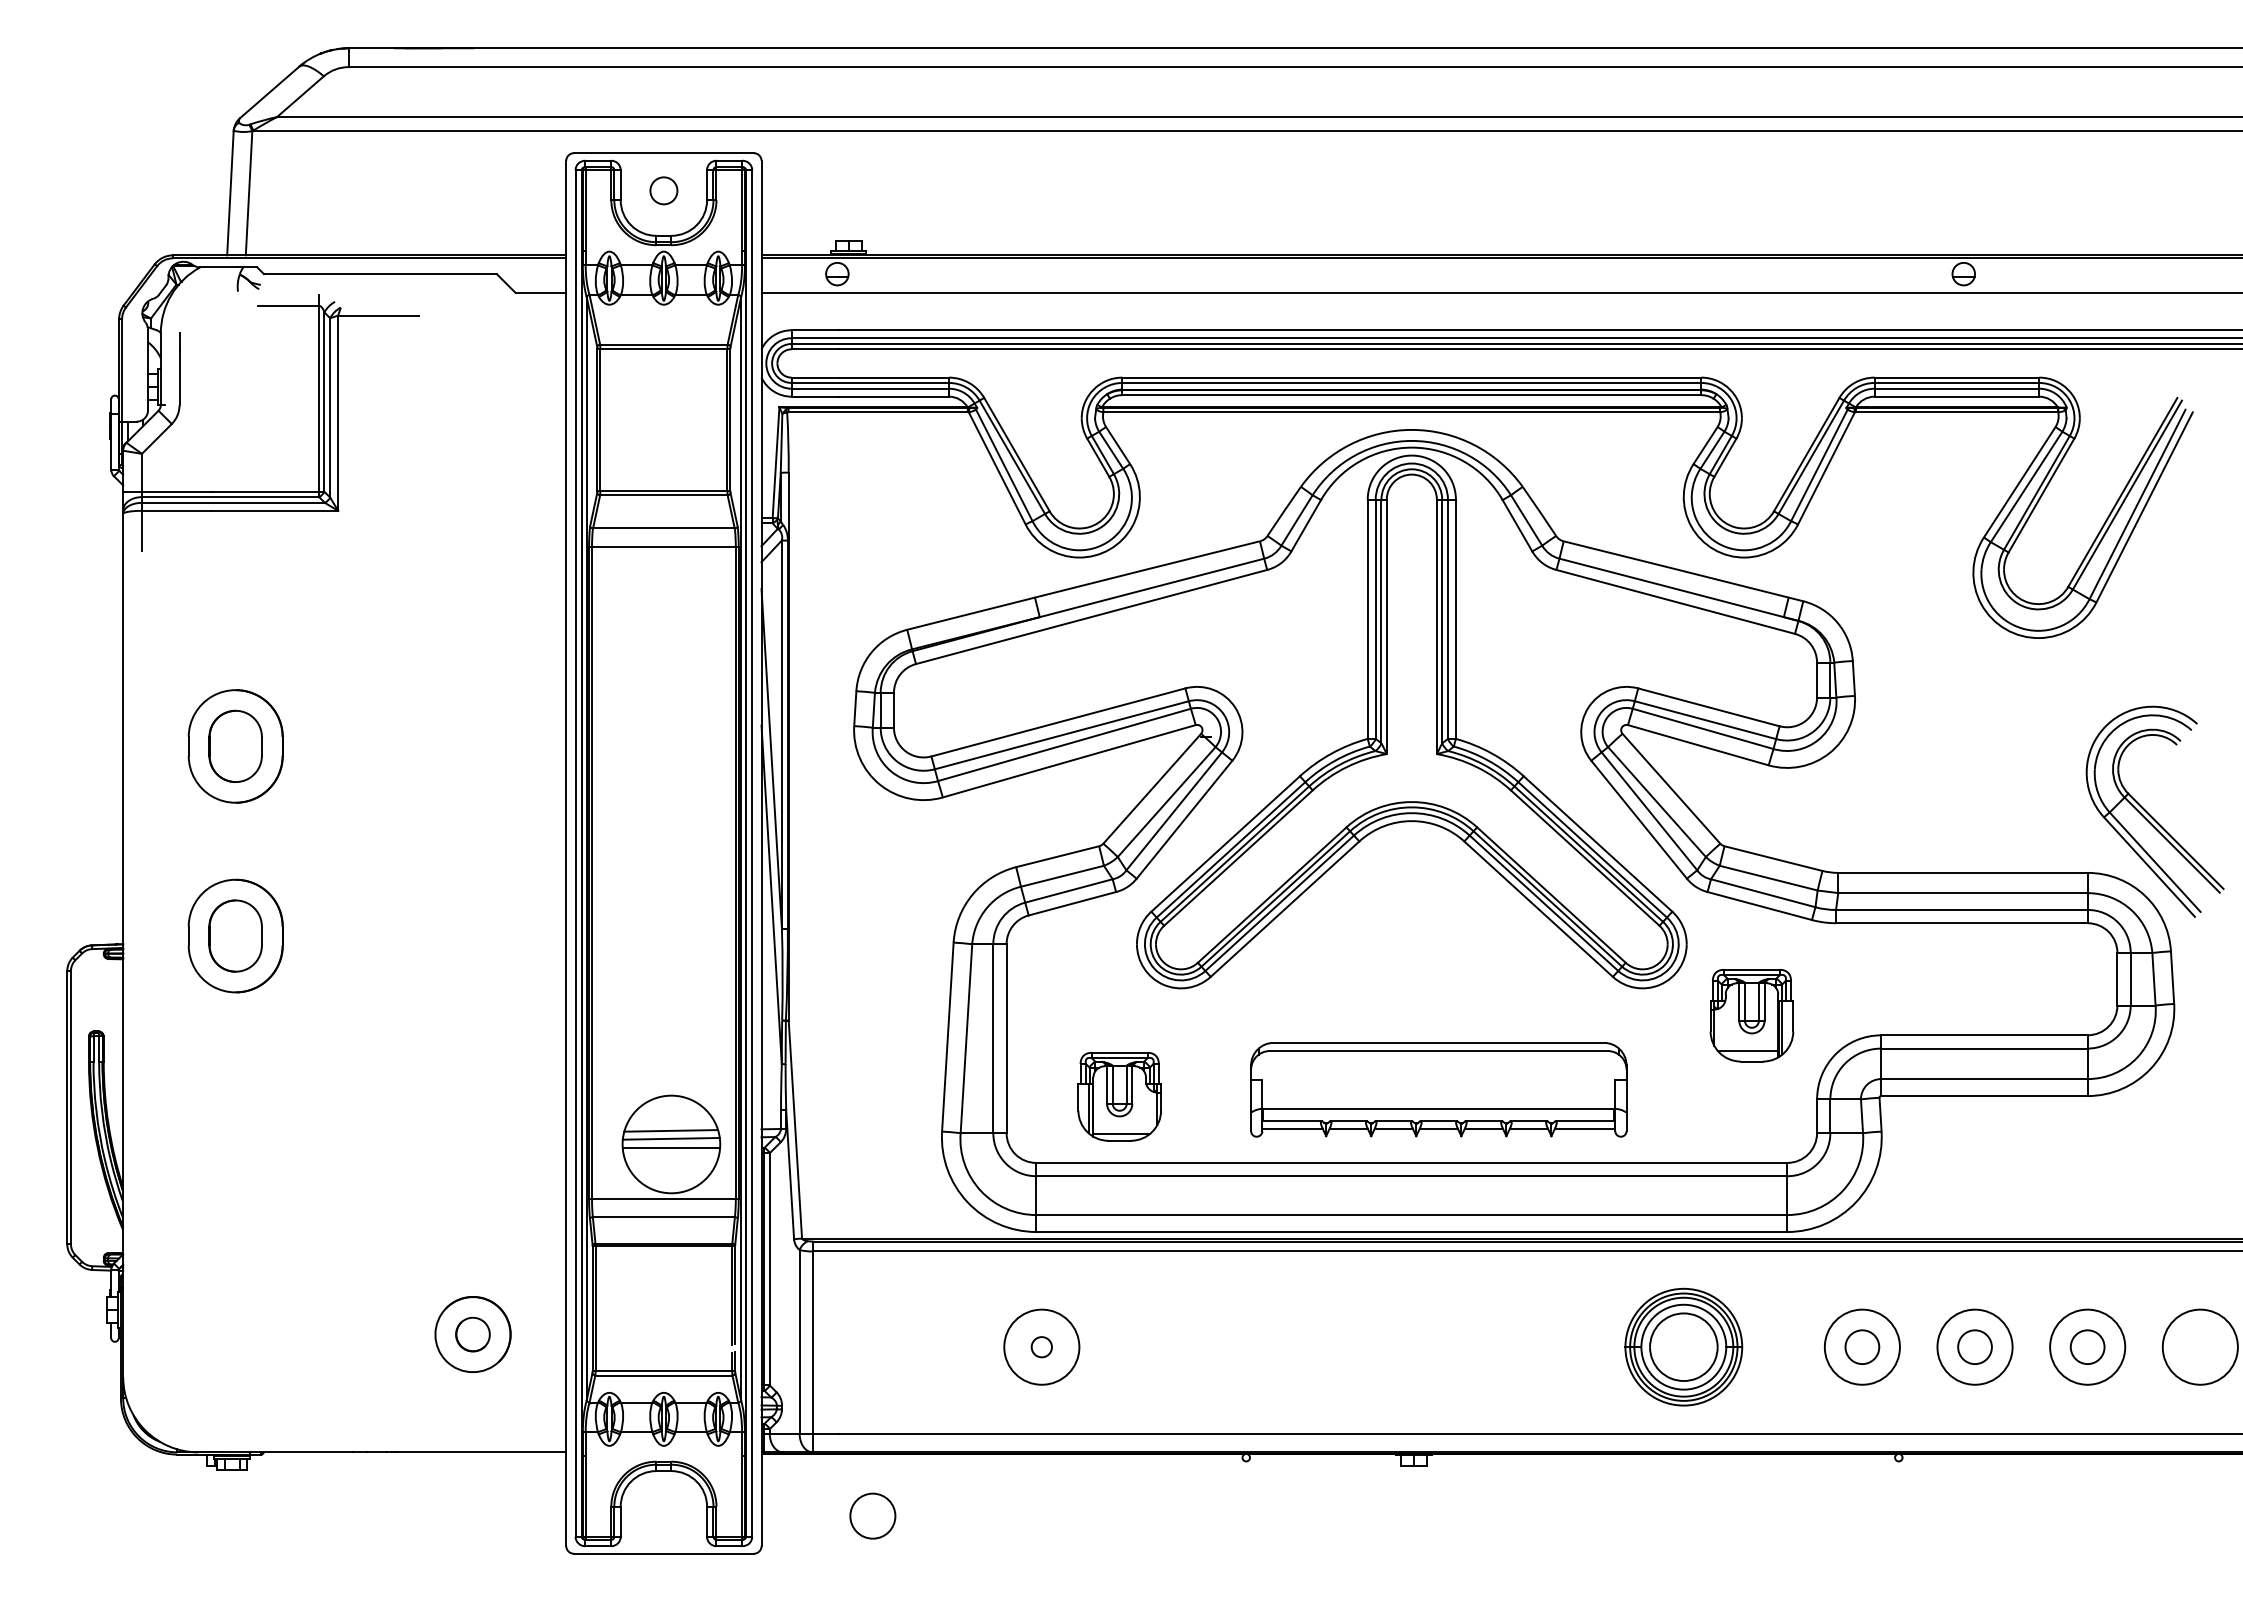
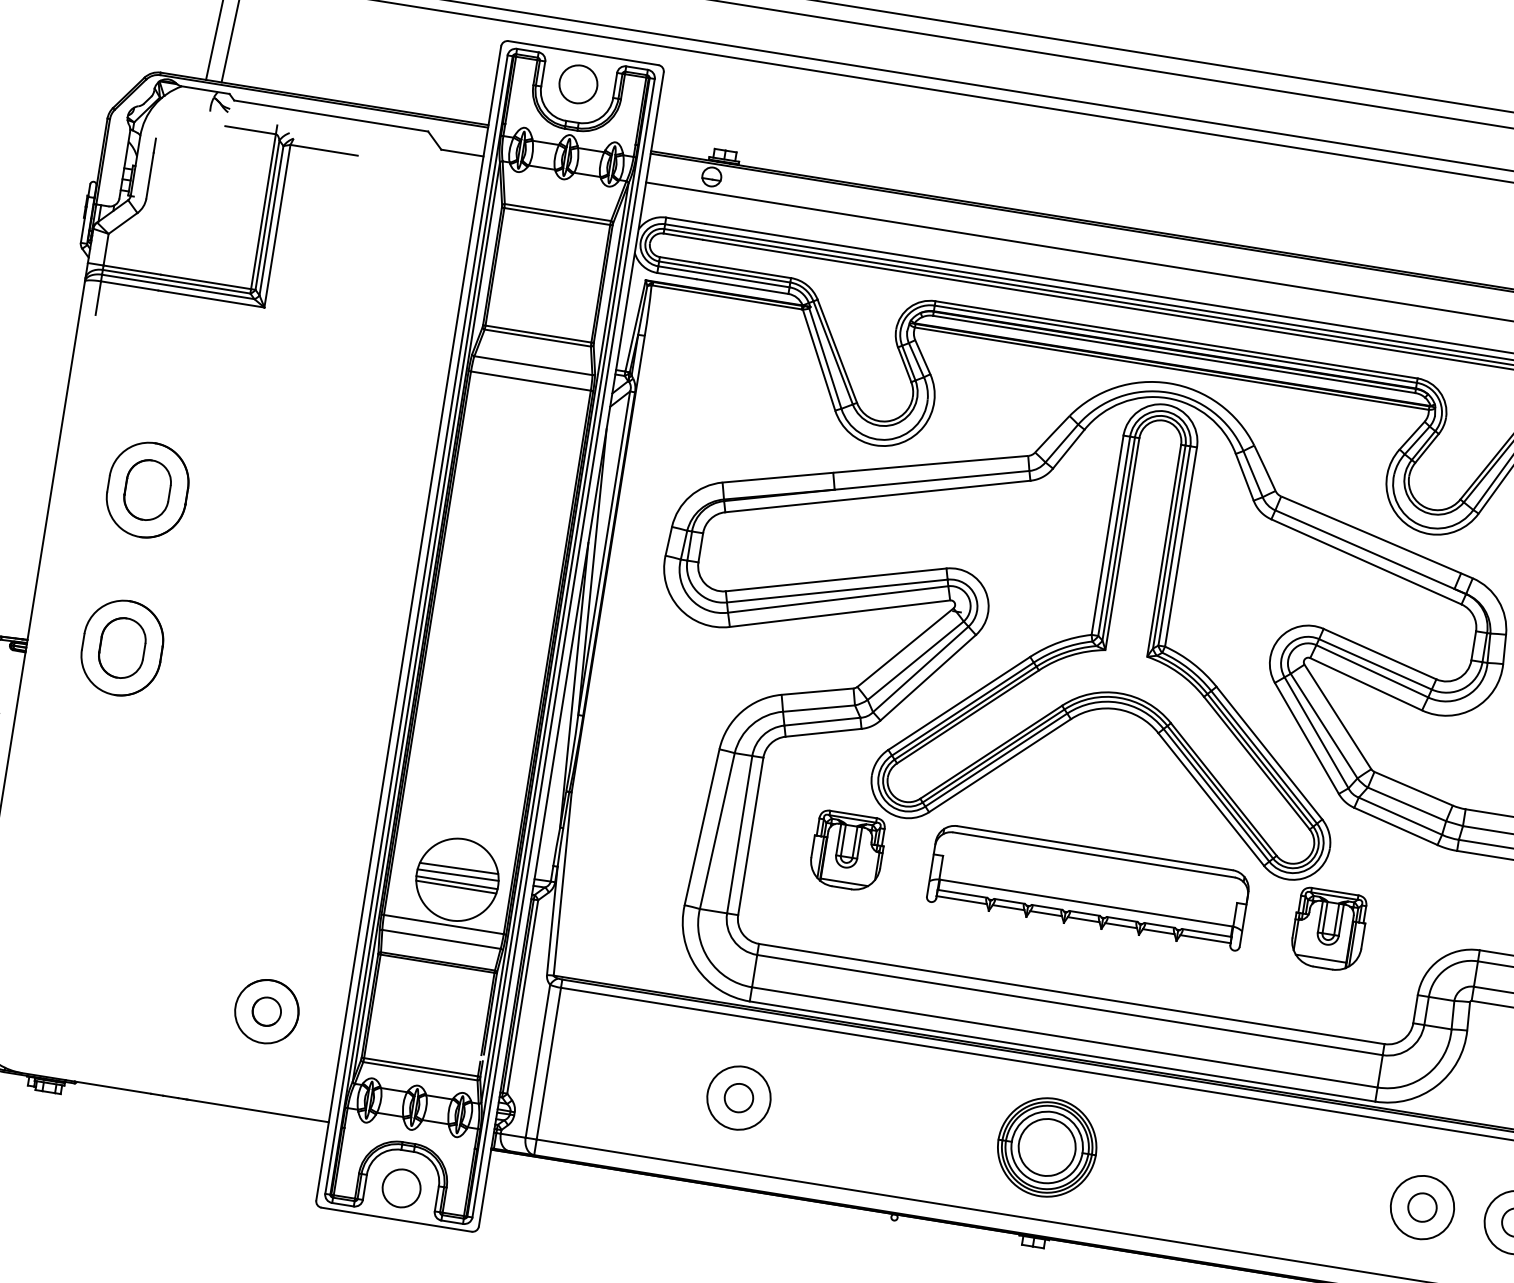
circle: (663, 190) -> (578, 84), size x1.67
part: (1751, 1015) -> (1328, 929), moved
part: (1438, 1089) -> (1088, 886), moved
part: (1119, 1096) -> (847, 850), moved
line: (671, 1153) -> (456, 887), added
part: (1683, 1346) -> (1046, 1146), moved
circle: (1041, 1347) -> (738, 1098), size x1.67
circle: (872, 1515) -> (401, 1187), moved

